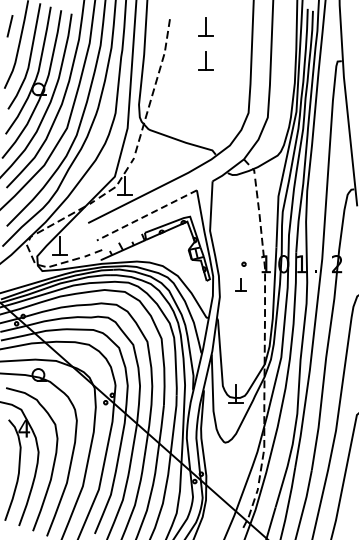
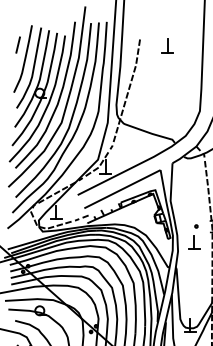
part: (205, 60) -> (167, 71), removed
line: (146, 215) -> (122, 189), dashed -> solid
part: (240, 284) -> (193, 241), size x1.43

